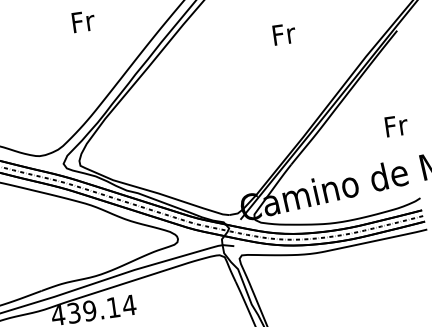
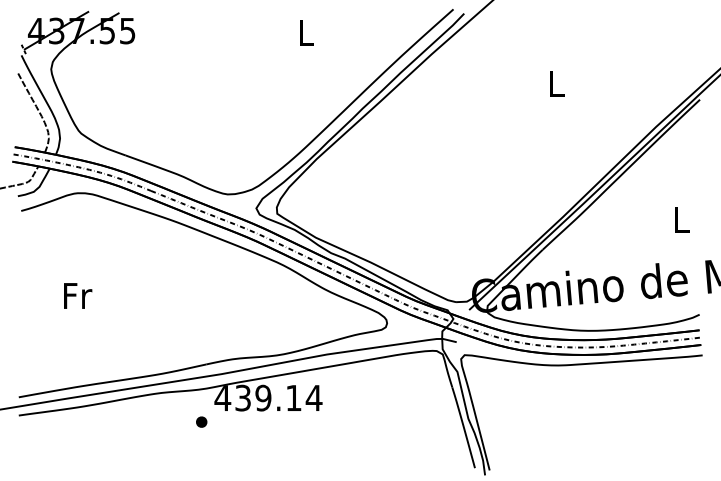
text: (83, 21) -> (306, 32), Fr -> L
text: (284, 34) -> (557, 84), Fr -> L
text: (396, 125) -> (682, 219), Fr -> L

